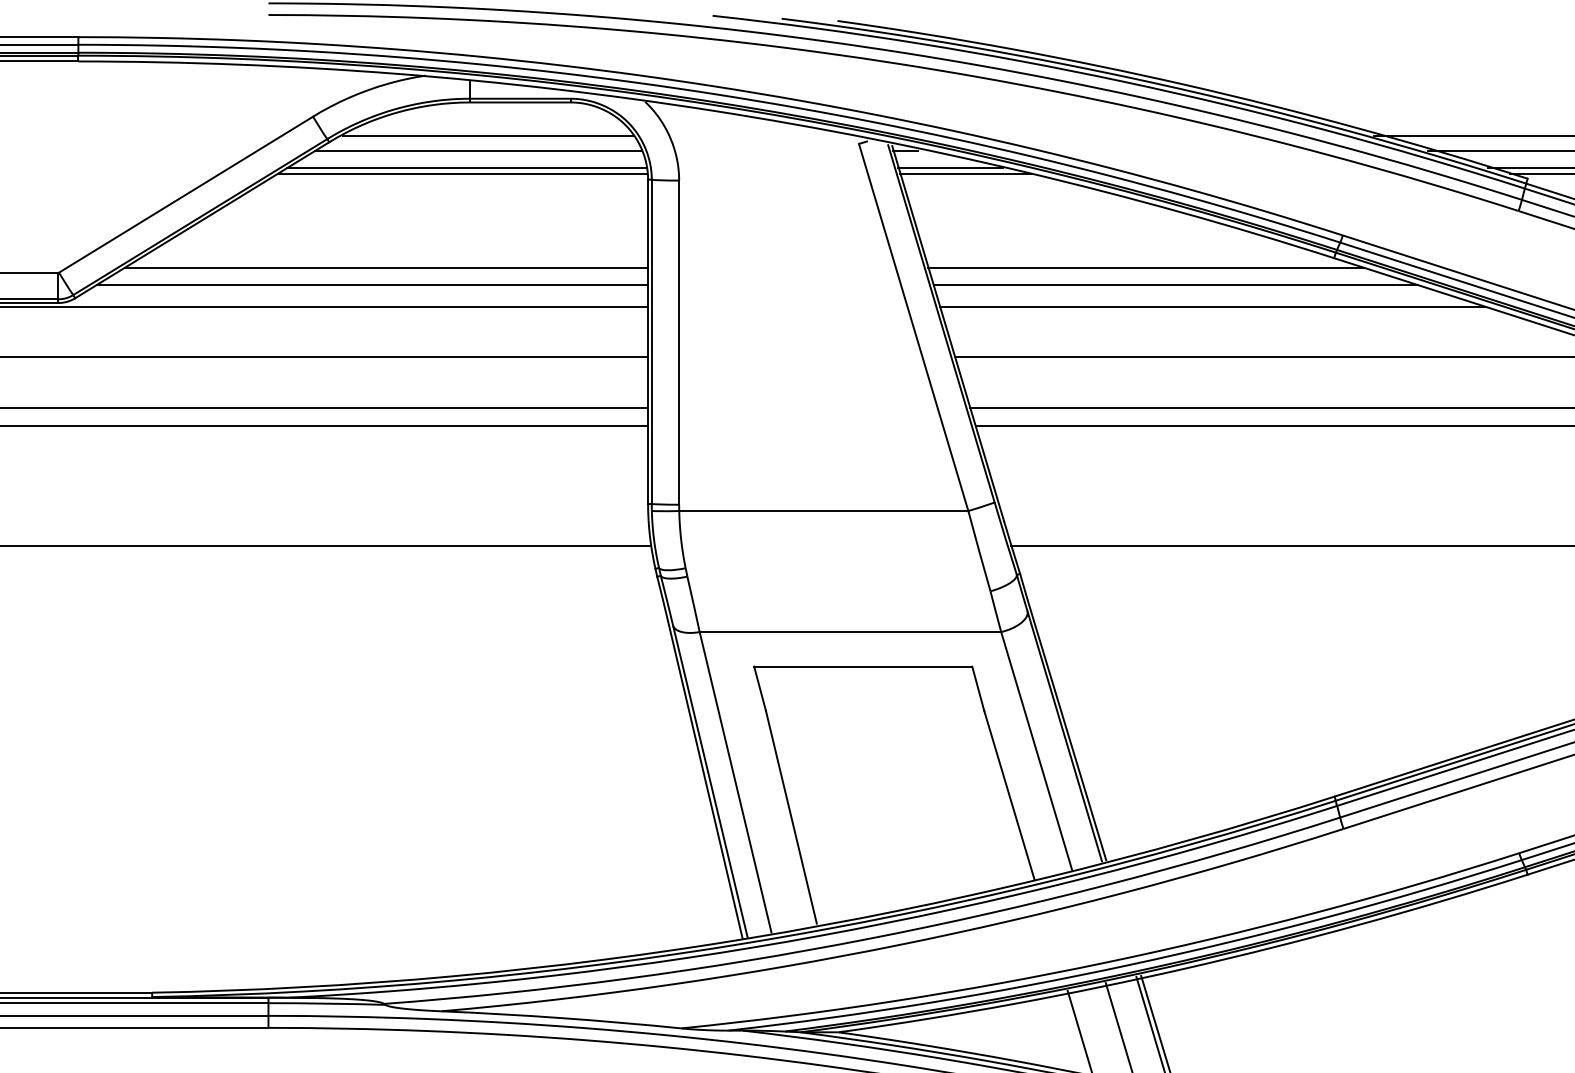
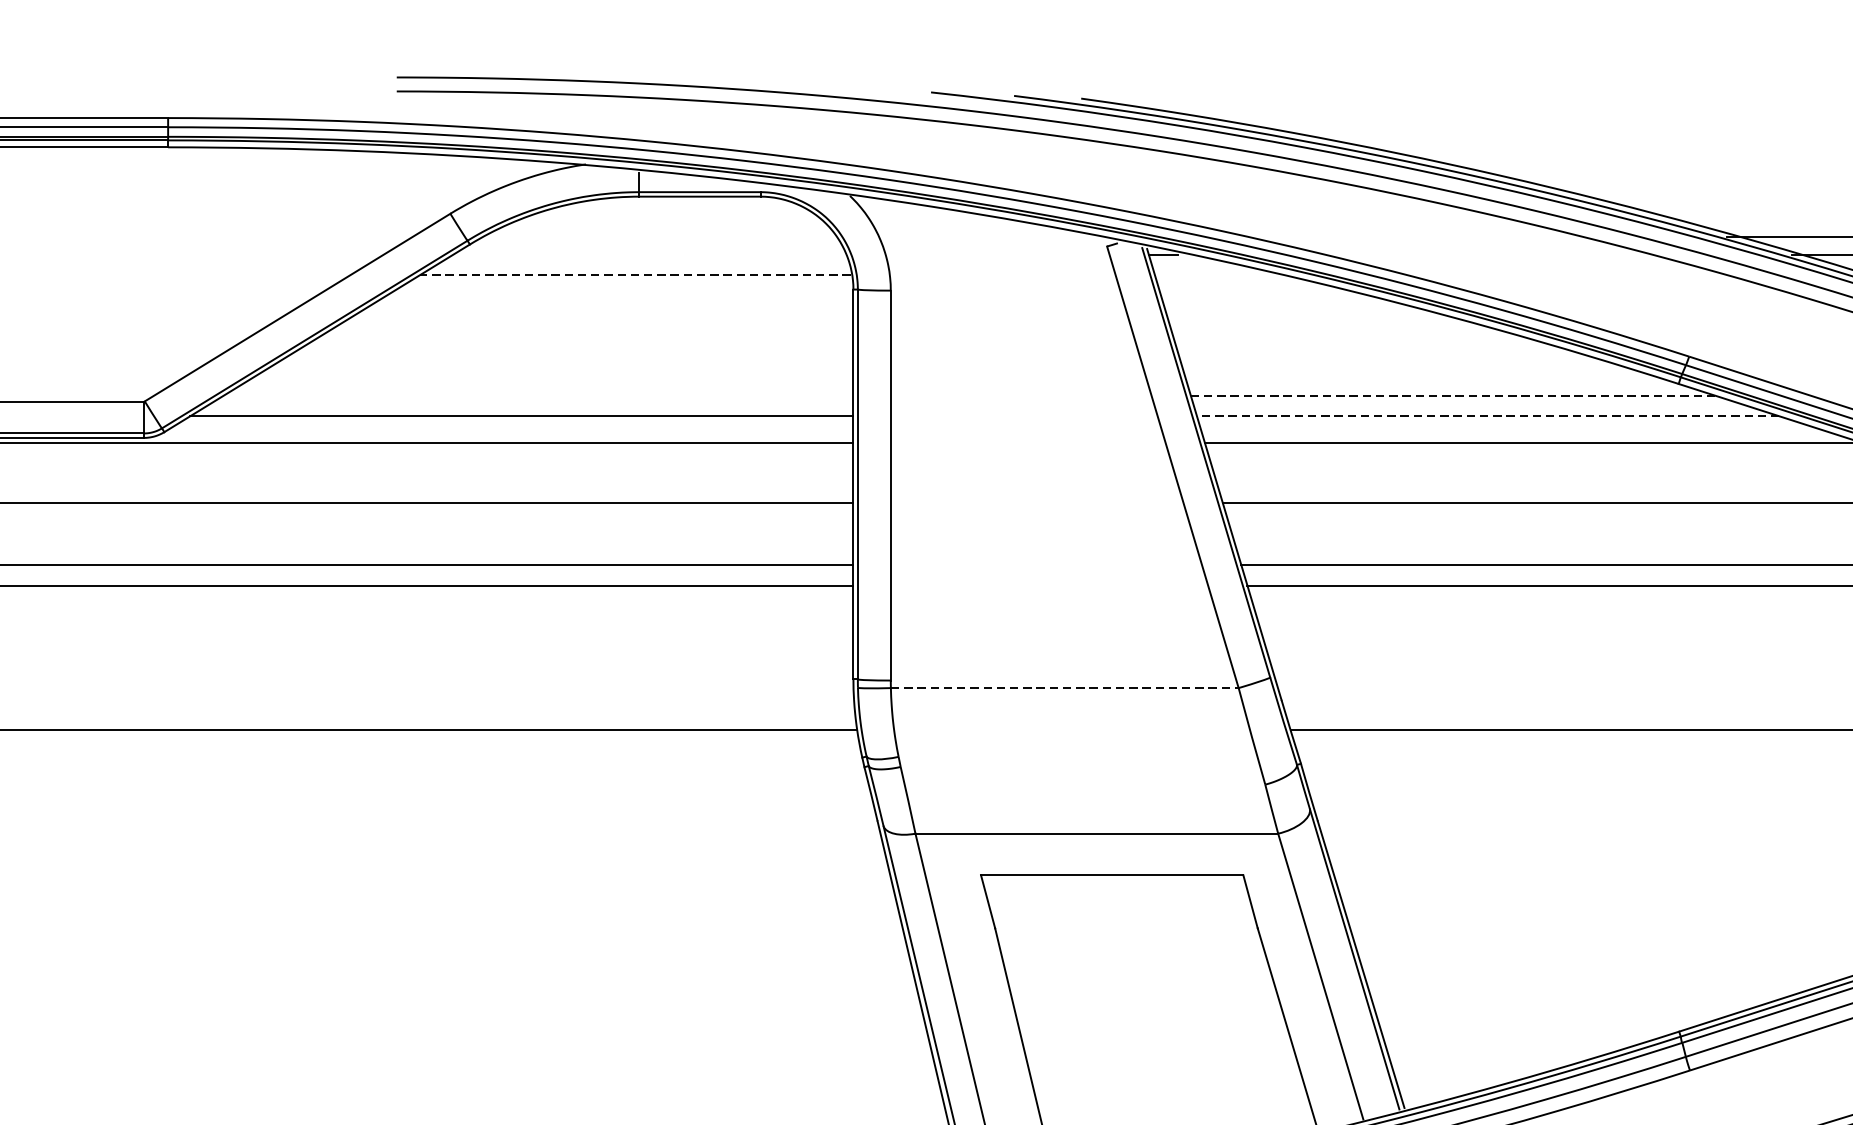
line: (487, 135) -> (660, 236), removed
line: (477, 151) -> (648, 255), removed
line: (466, 167) -> (634, 274), solid -> dashed
line: (950, 167) -> (1217, 274), removed
line: (461, 173) -> (628, 282), removed
line: (965, 173) -> (1235, 282), removed
line: (385, 267) -> (537, 395), removed
line: (1146, 267) -> (1452, 395), solid -> dashed
line: (1175, 285) -> (1487, 416), solid -> dashed
line: (823, 511) -> (1064, 688), solid -> dashed

